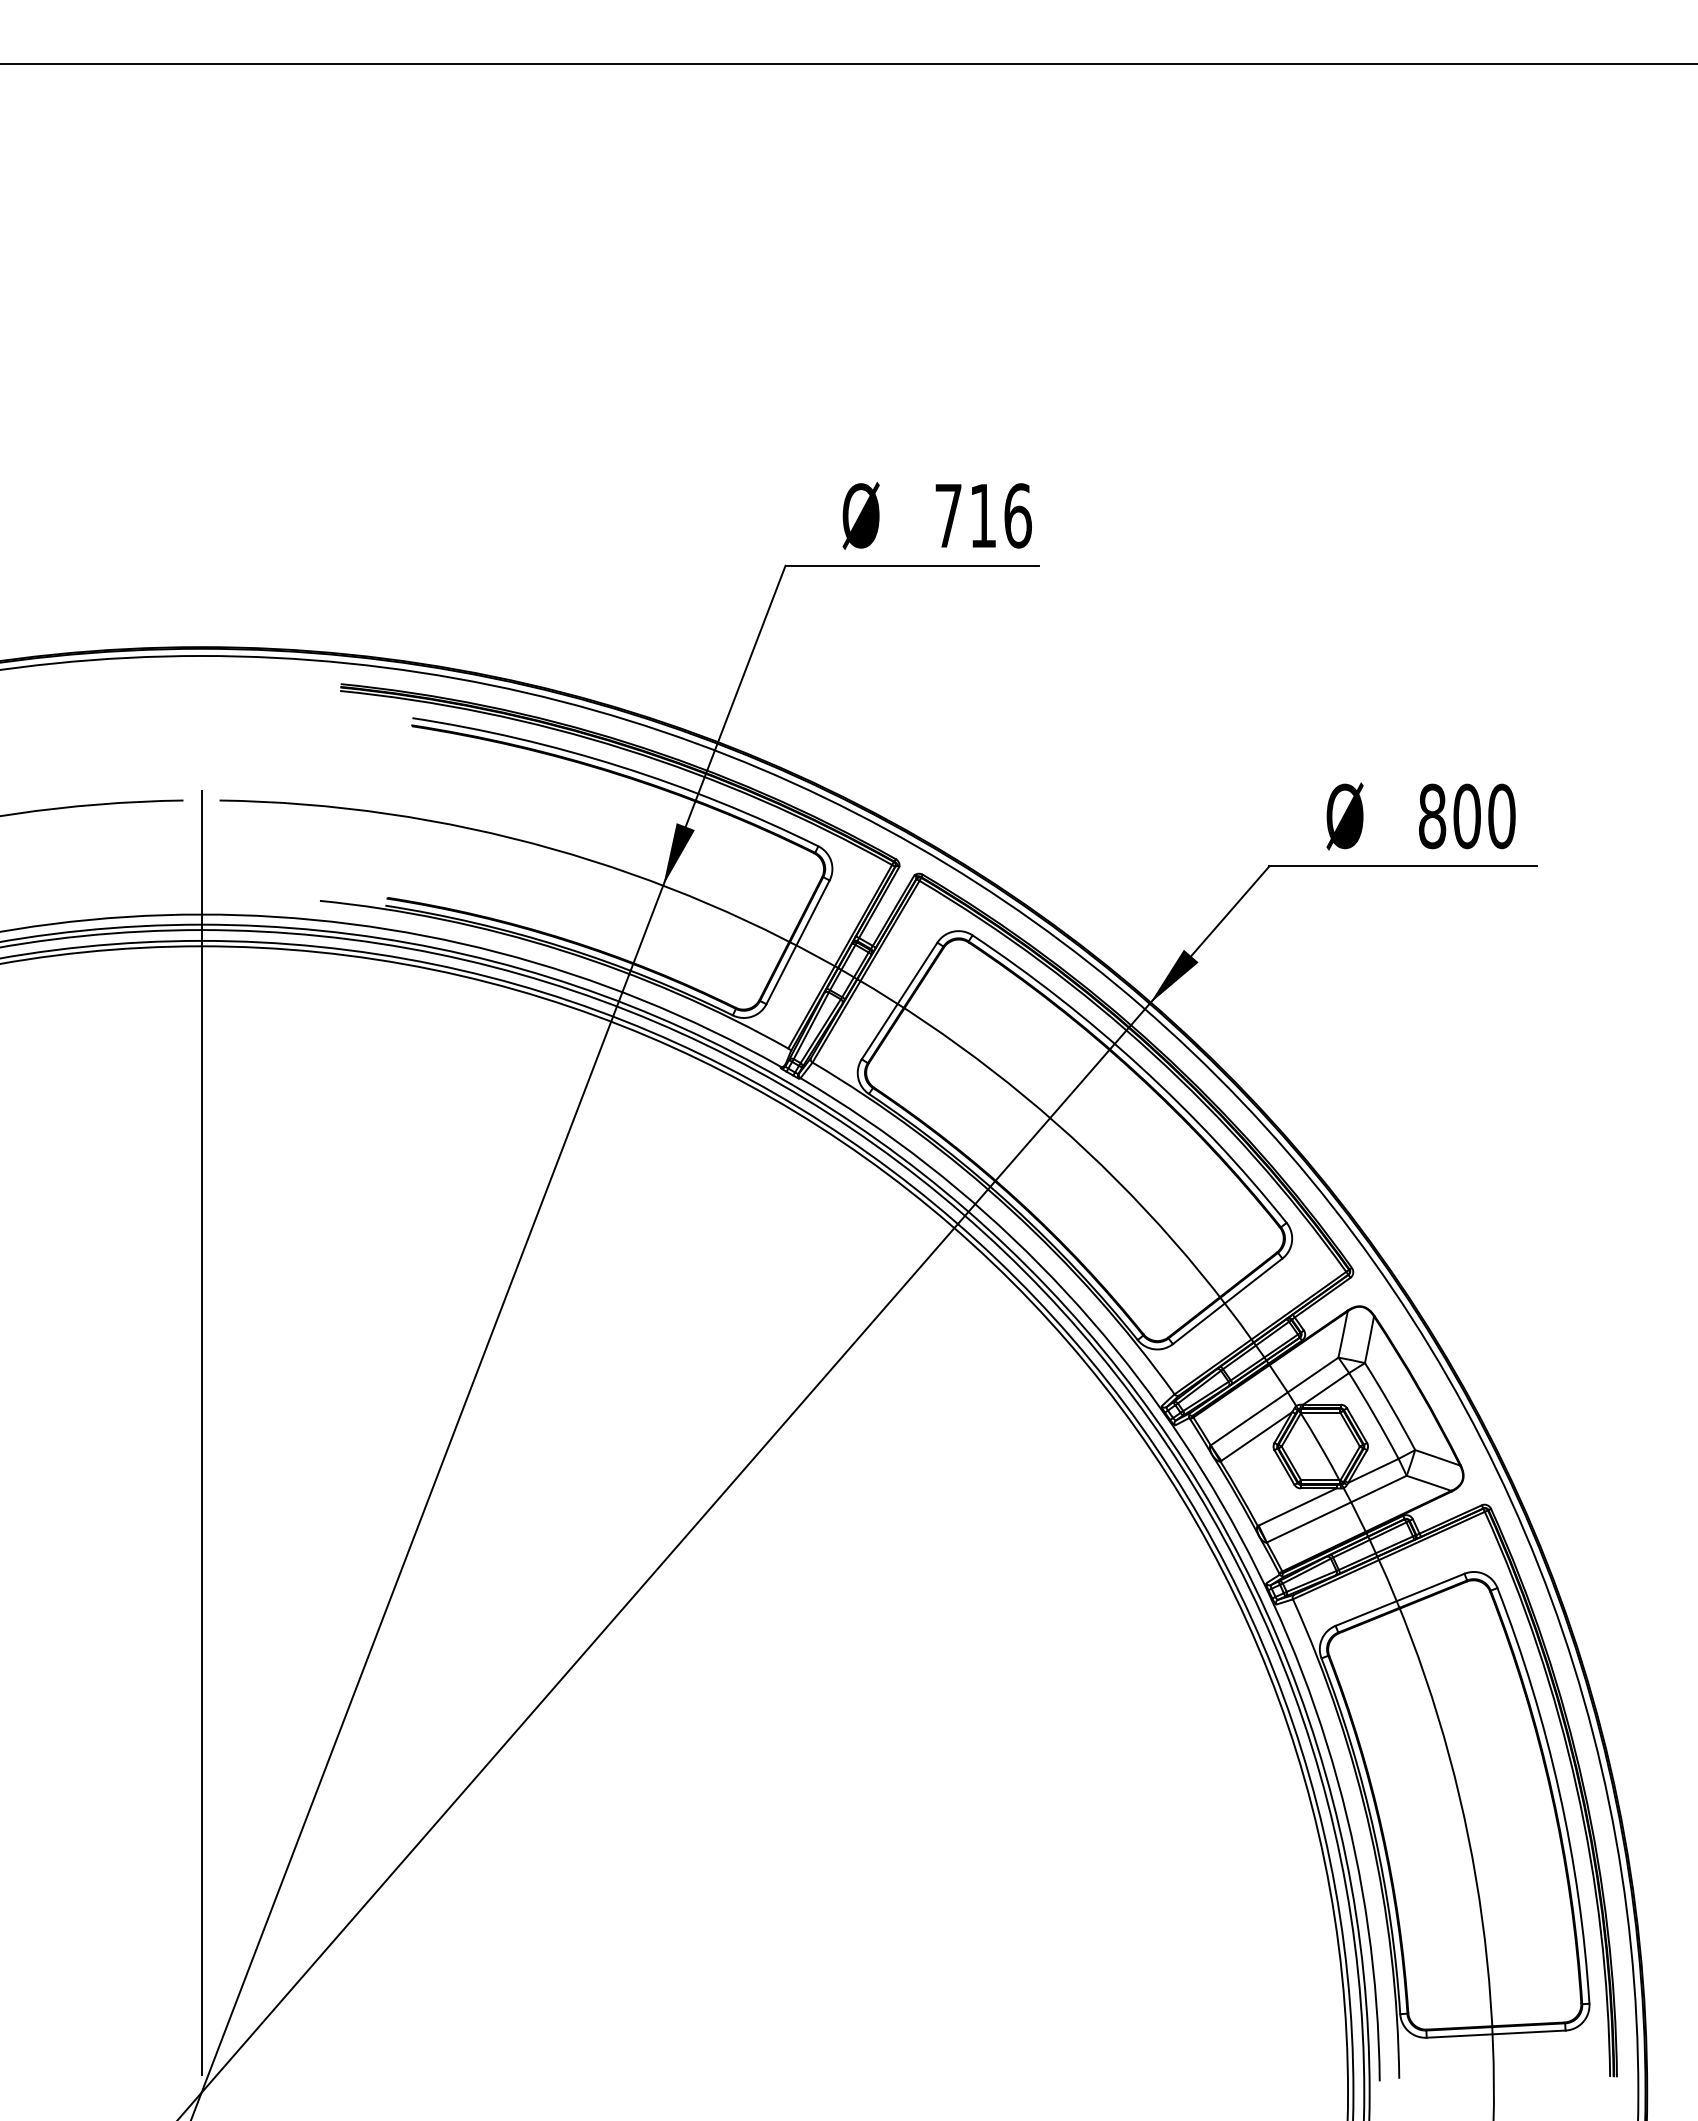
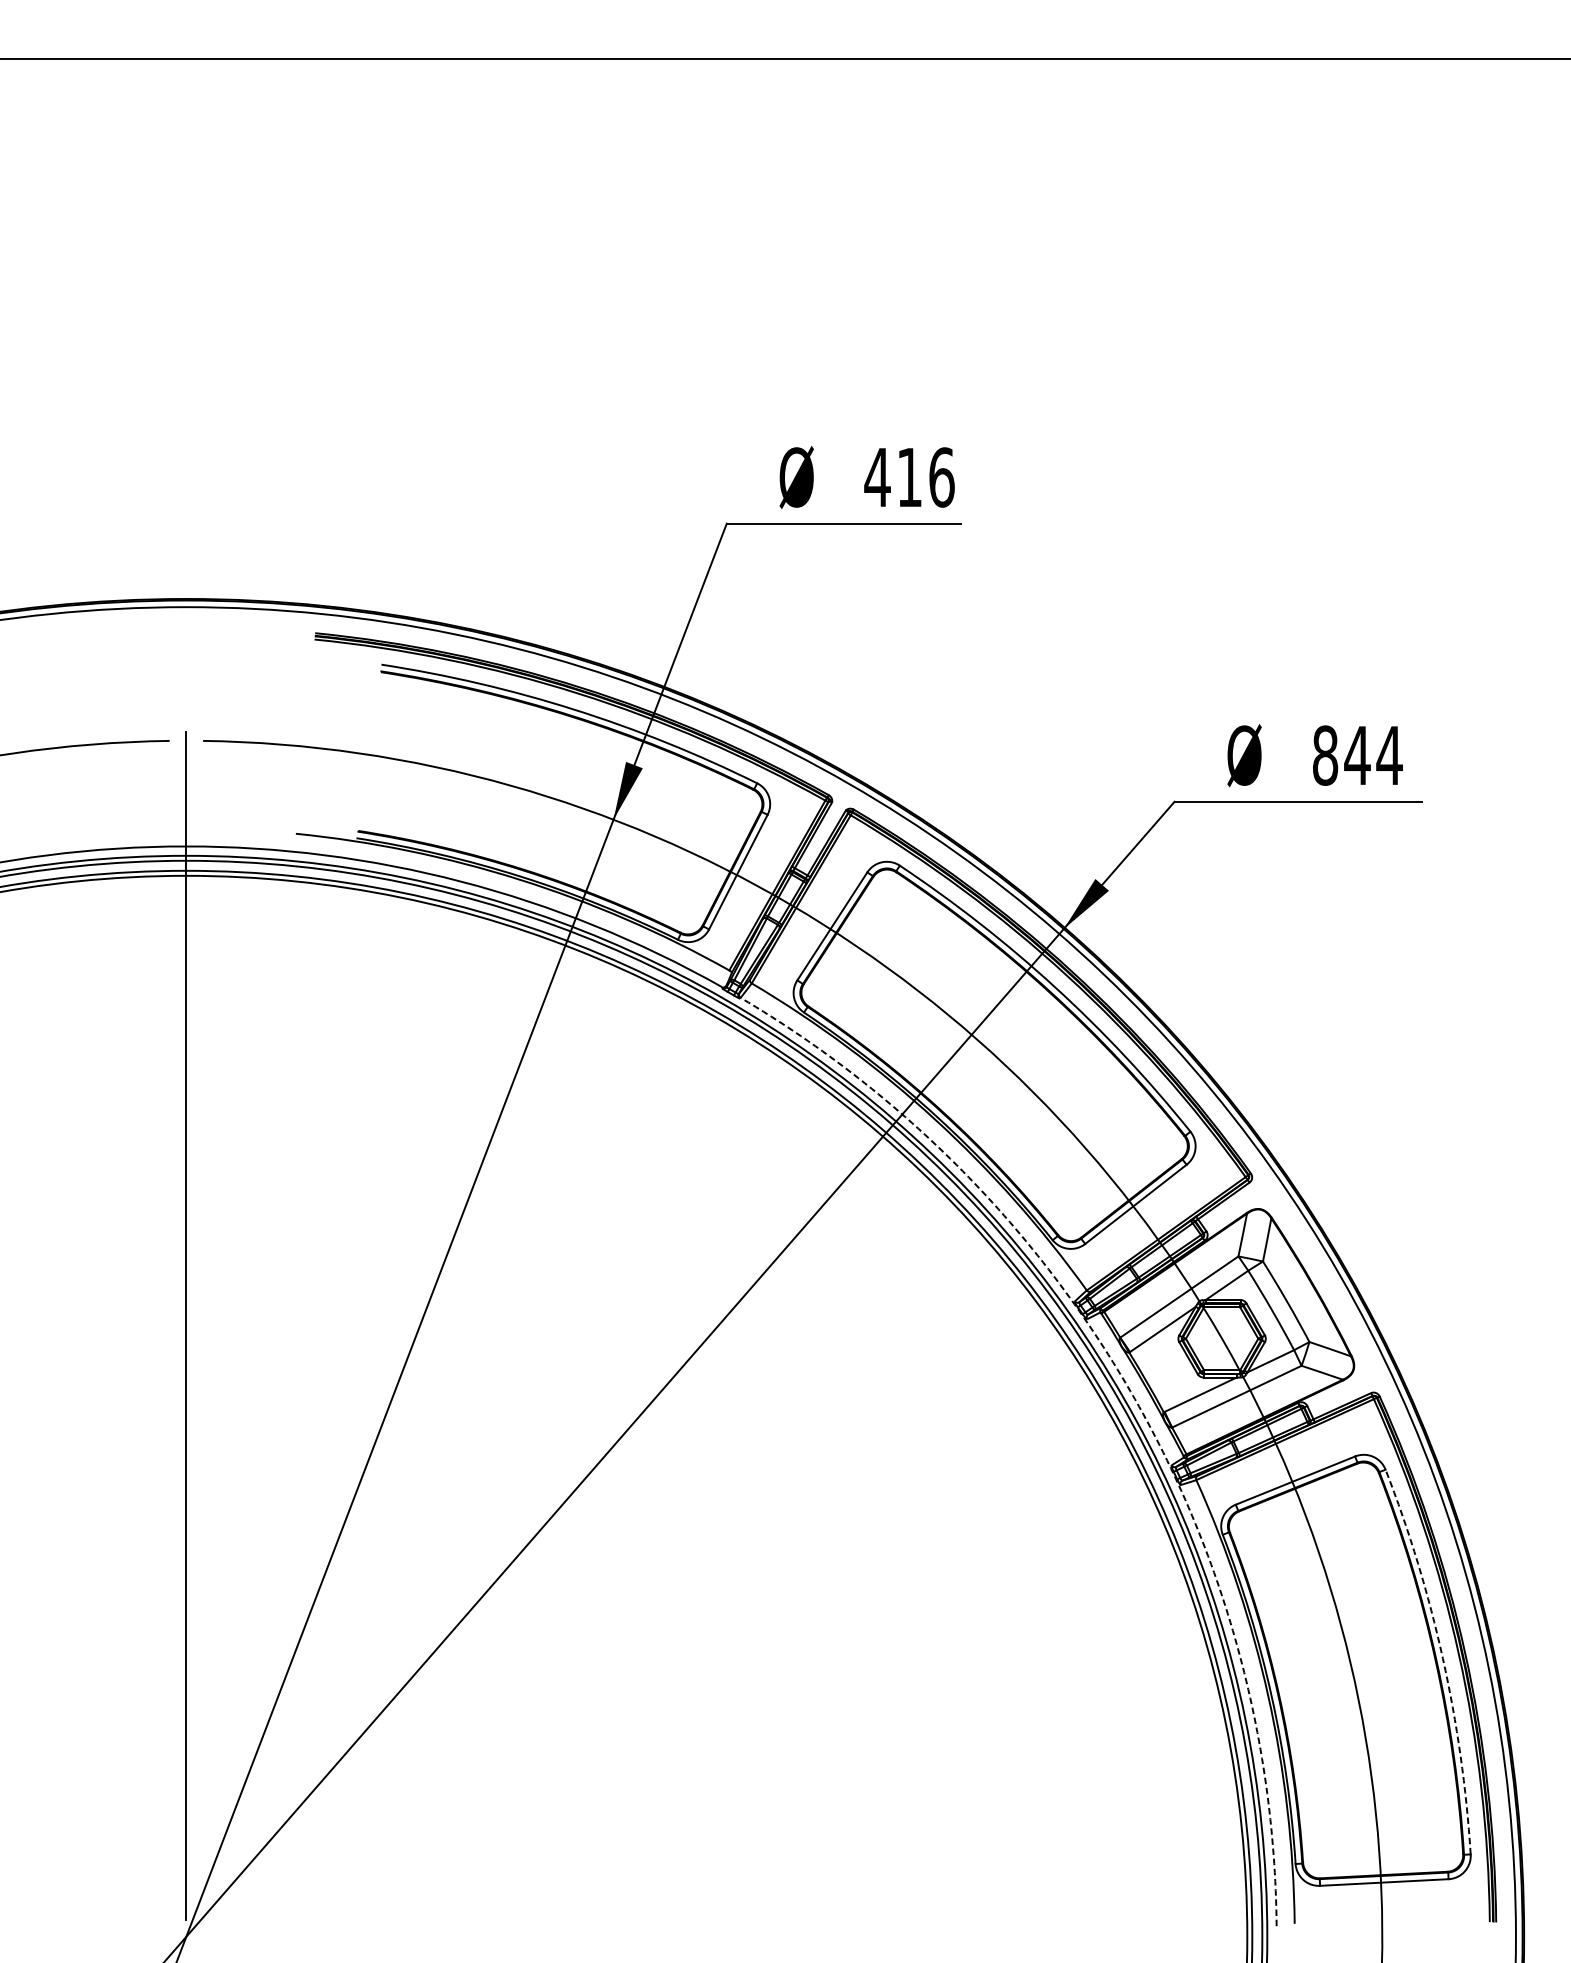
text: (948, 515) -> (877, 477), 716 -> 416
text: (1484, 816) -> (1373, 755), 800 -> 844
arc: (1221, 1503) -> (1130, 1391), solid -> dashed
arc: (1559, 1792) -> (1442, 1658), solid -> dashed

